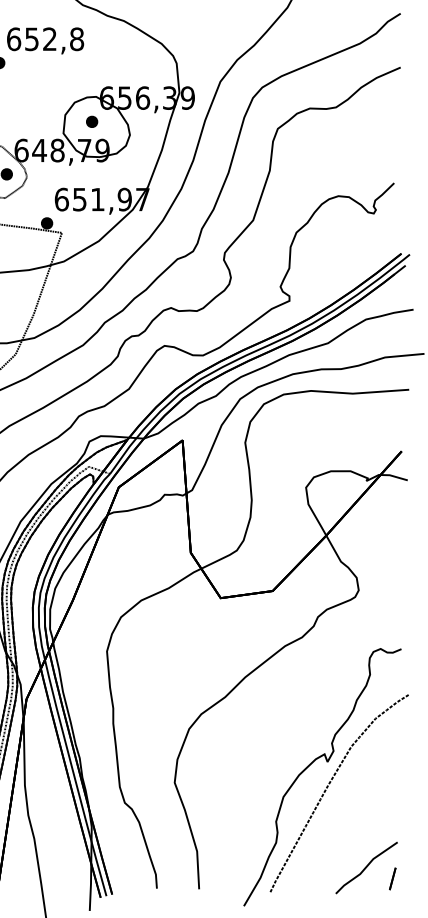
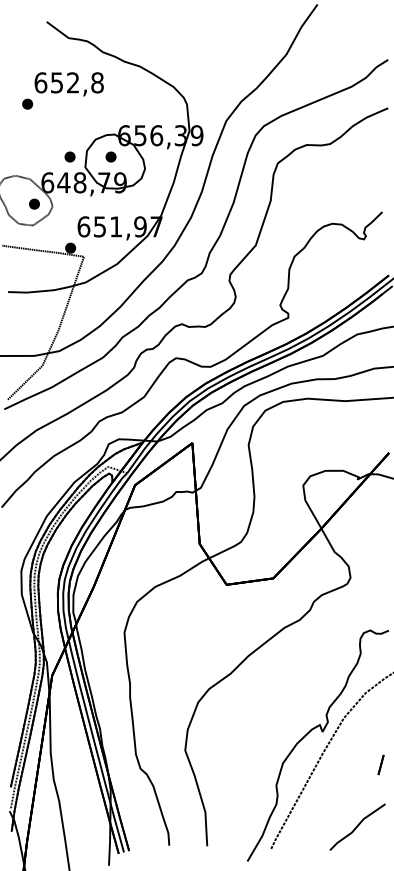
part: (45, 121) -> (69, 156), added
line: (392, 878) -> (380, 764), moved

